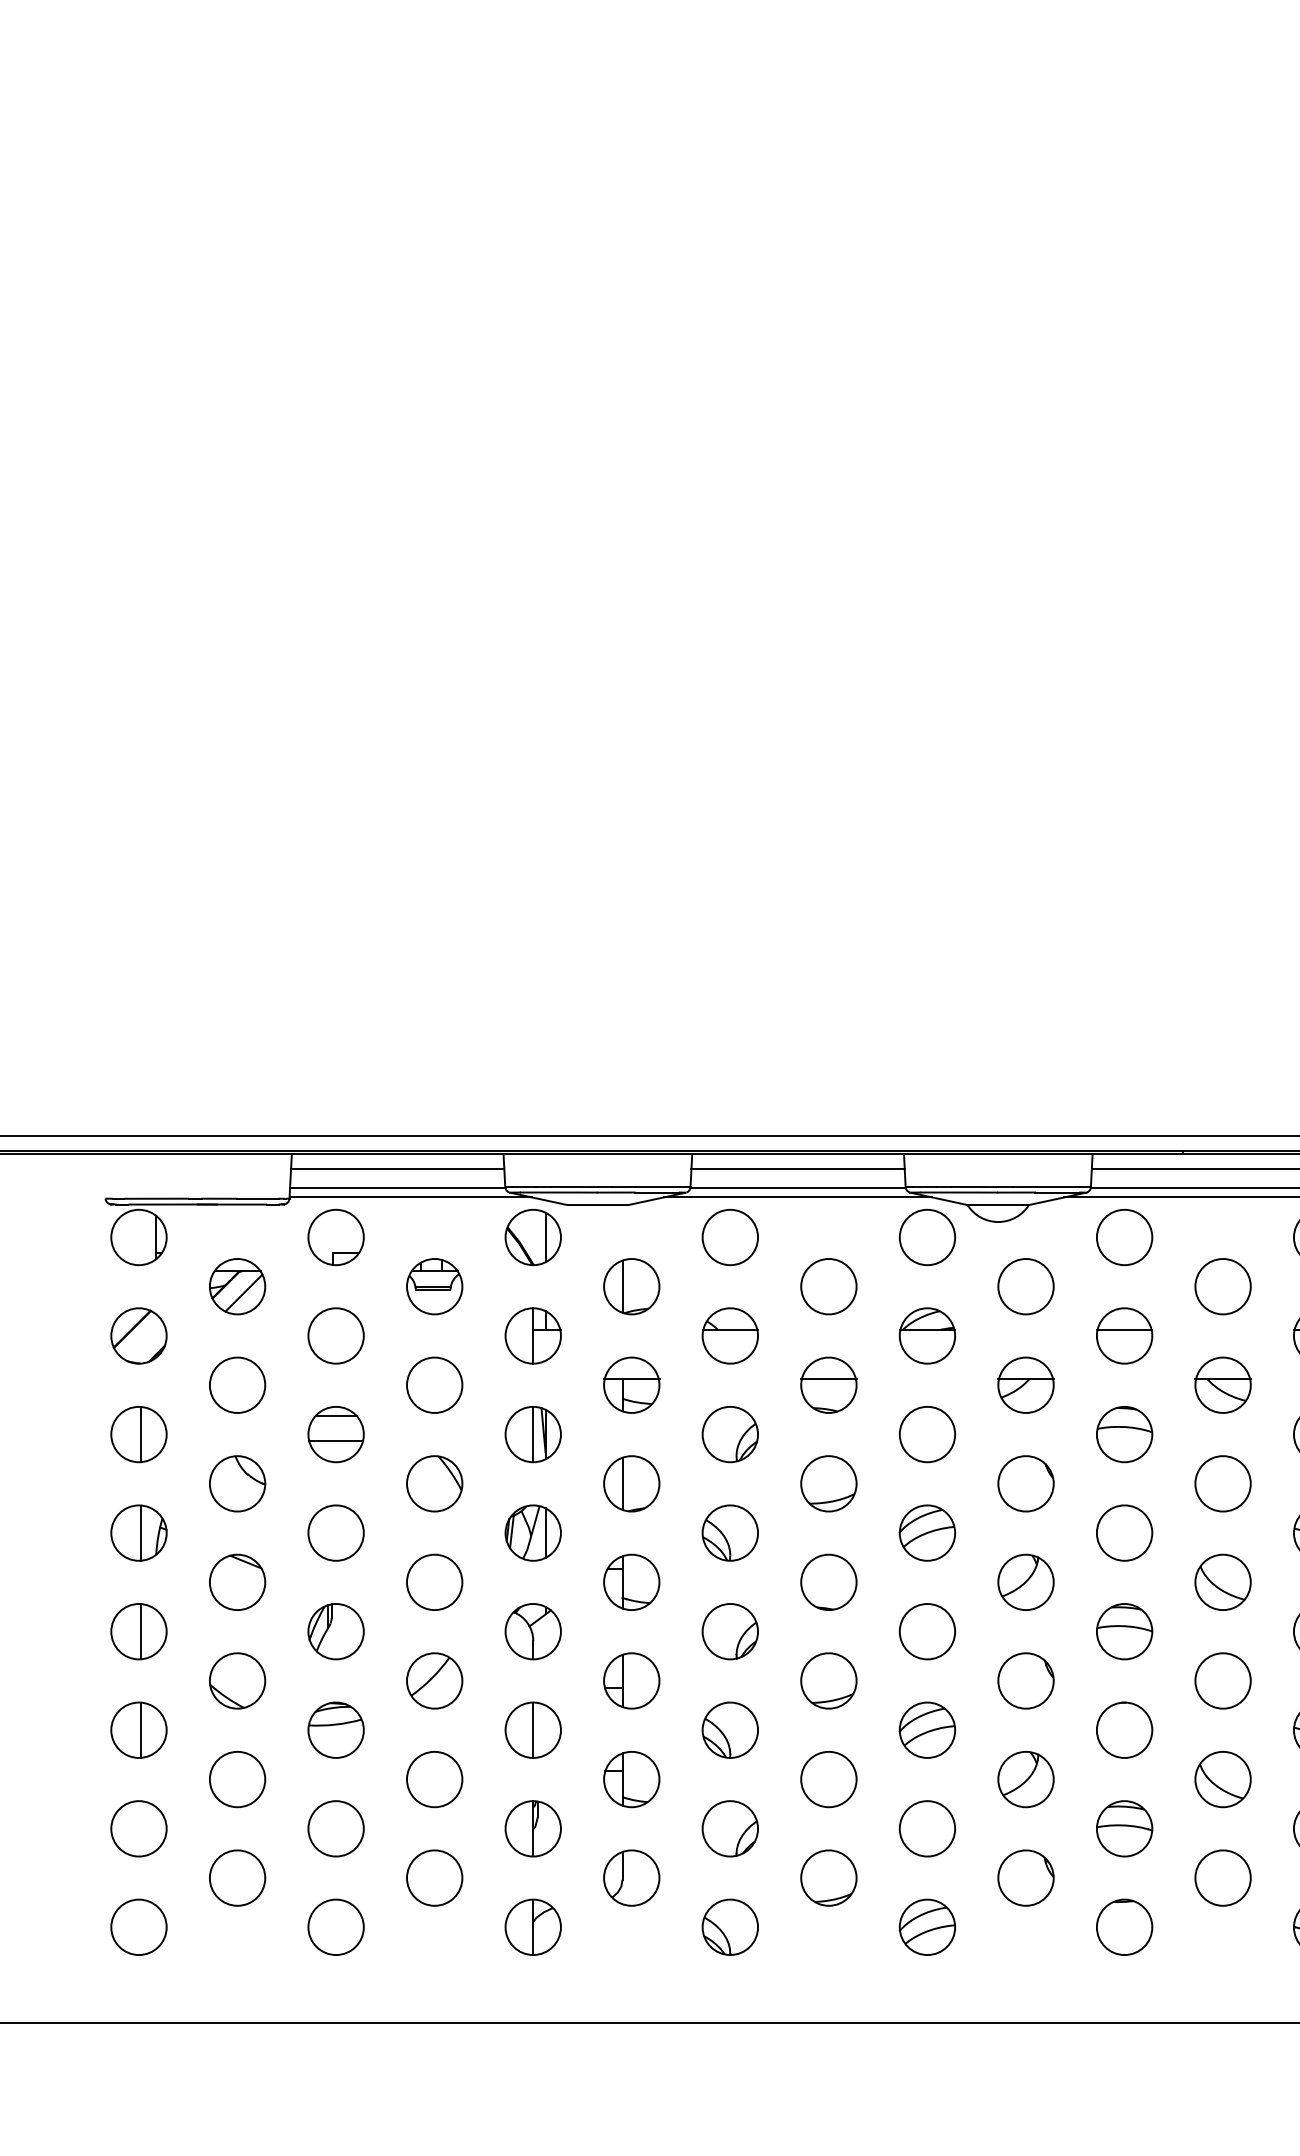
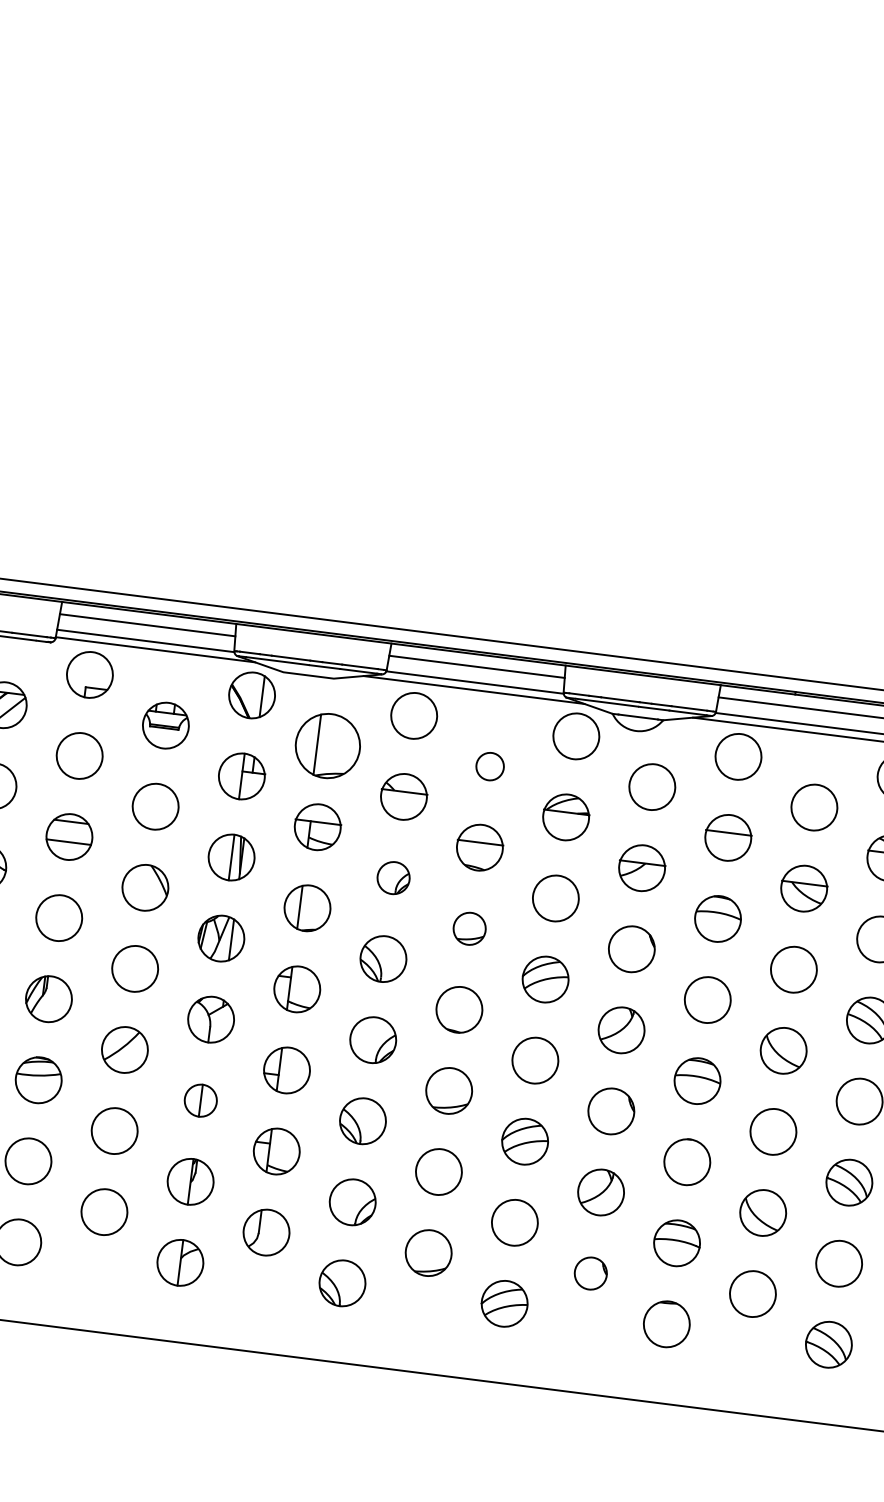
part: (631, 1286) -> (327, 745), size x1.4
circle: (828, 1286) -> (489, 766), size x0.6
part: (729, 1434) -> (393, 877), size x0.7
part: (828, 1483) -> (469, 928), size x0.7
part: (532, 1729) -> (200, 1100), size x0.7
part: (1025, 1877) -> (590, 1273), size x0.7

